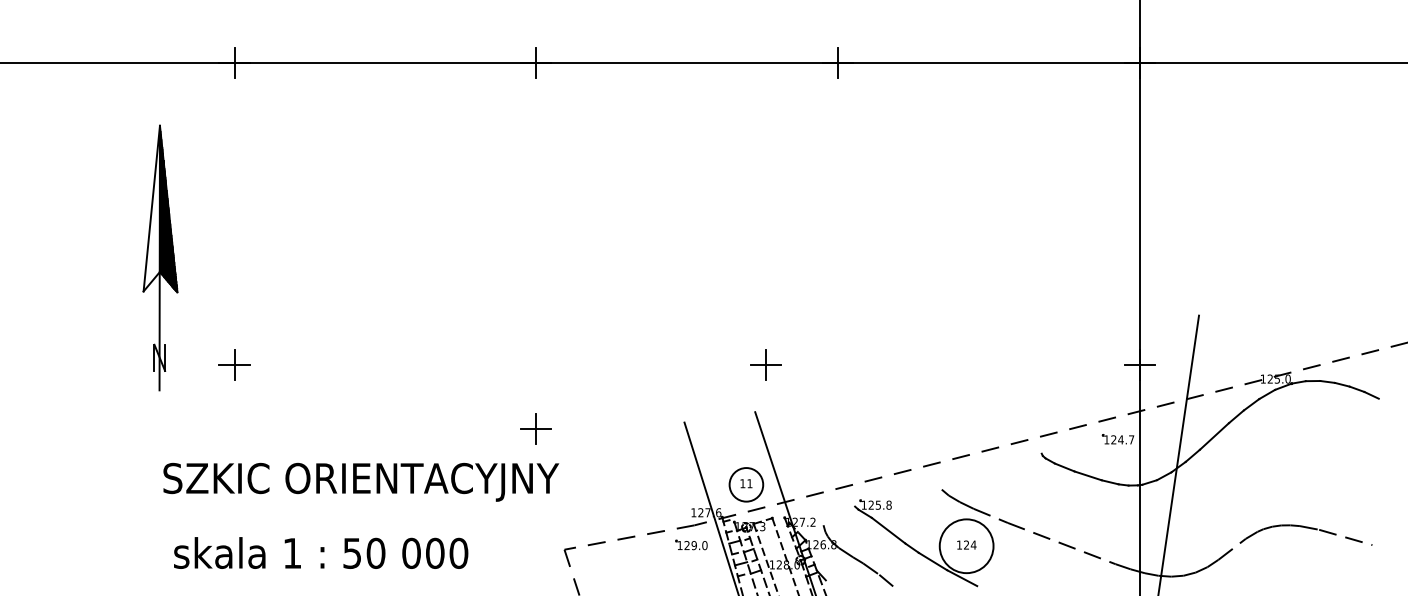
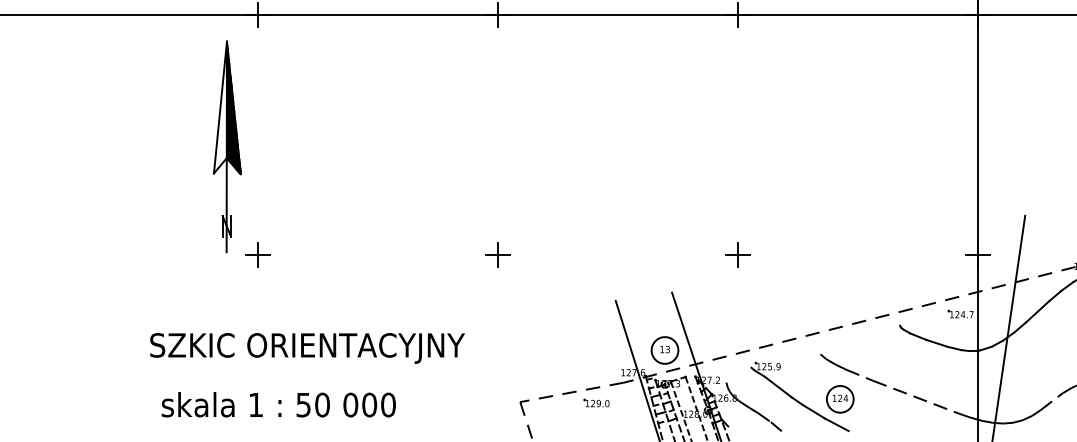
part: (160, 257) -> (227, 146), moved
part: (765, 364) -> (737, 254), moved
part: (535, 428) -> (497, 254), moved
text: (361, 481) -> (307, 347), moved
text: (749, 483) -> (667, 349), 11 -> 13
text: (888, 504) -> (778, 366), 125.8 -> 125.9
part: (691, 544) -> (596, 402), moved
circle: (966, 546) -> (840, 399), size x0.62
text: (321, 552) -> (279, 404), moved

